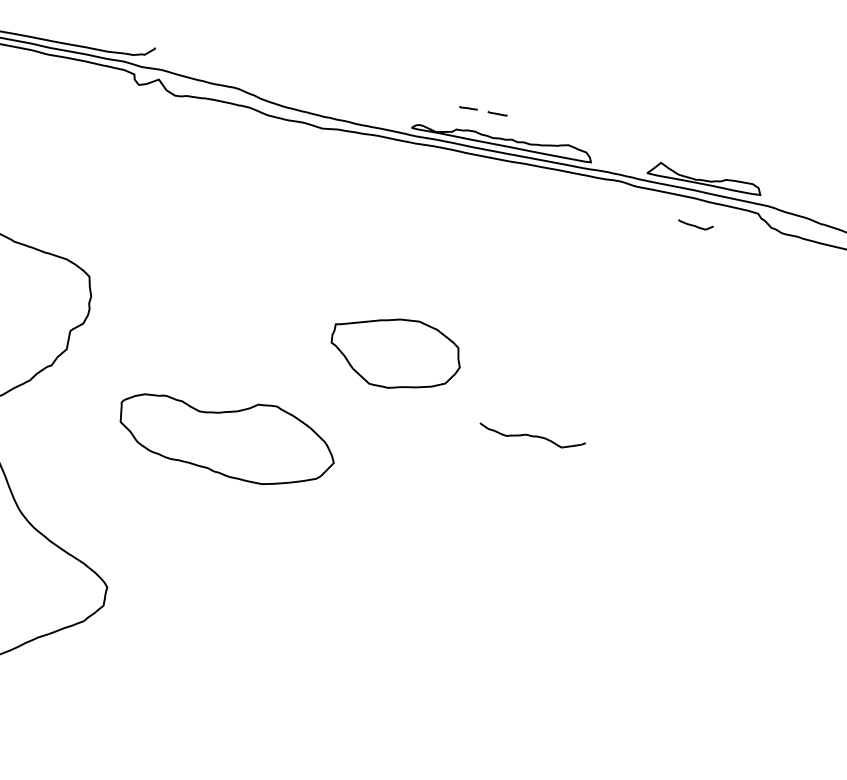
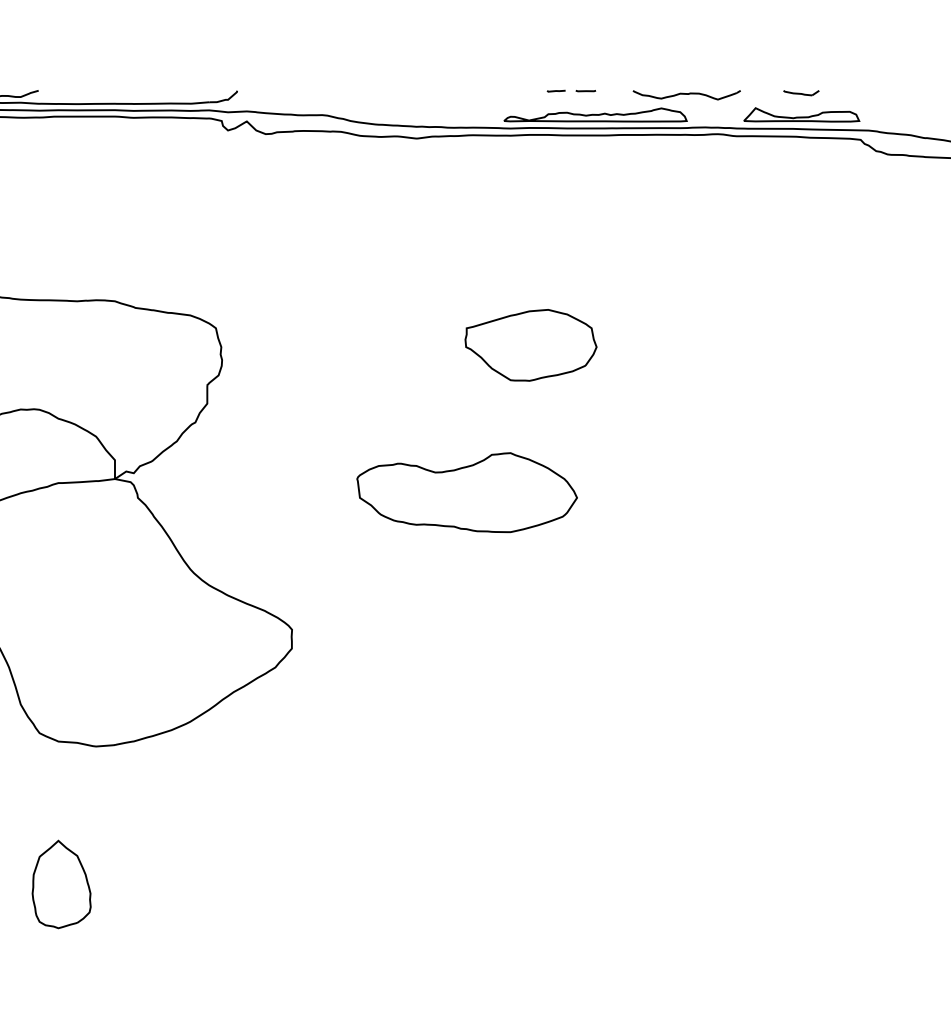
part: (695, 225) -> (801, 93), moved
part: (226, 436) -> (466, 492), moved
part: (531, 437) -> (686, 95), moved

